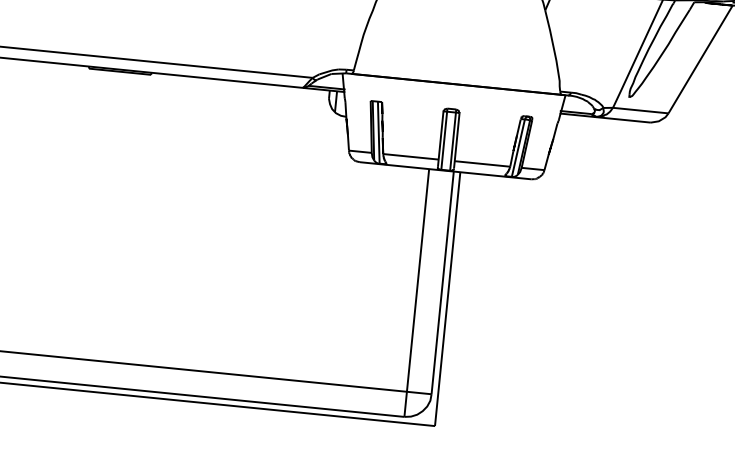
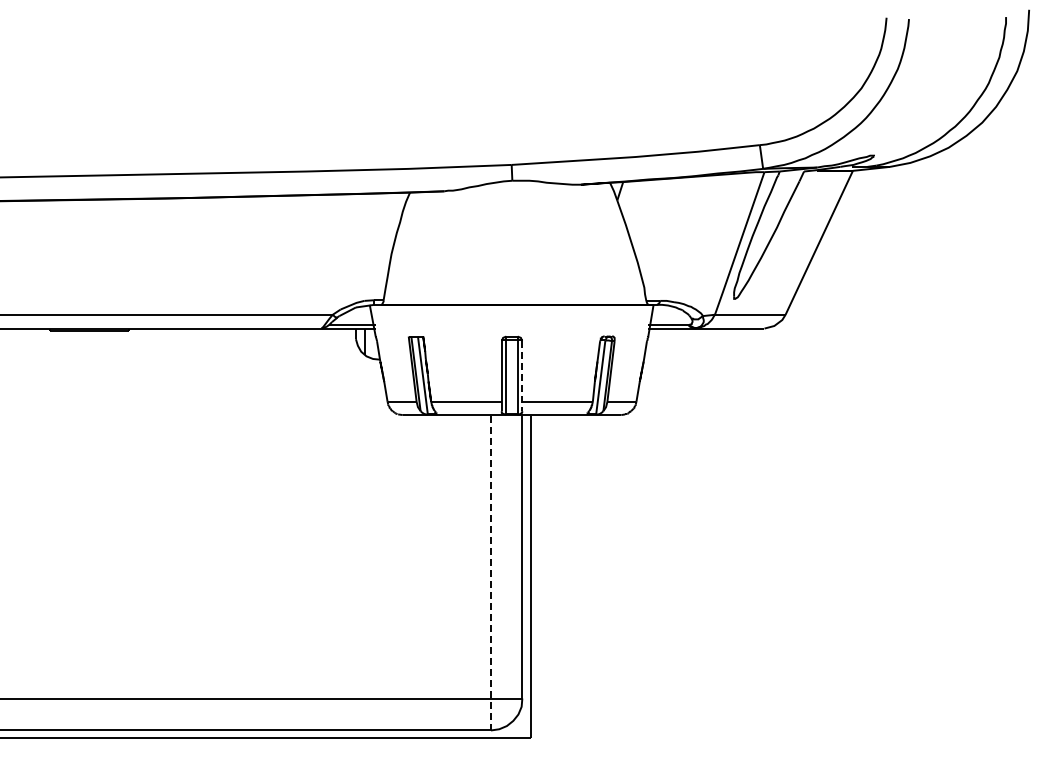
line: (456, 141) -> (522, 376), solid -> dashed
line: (416, 293) -> (490, 573), solid -> dashed

